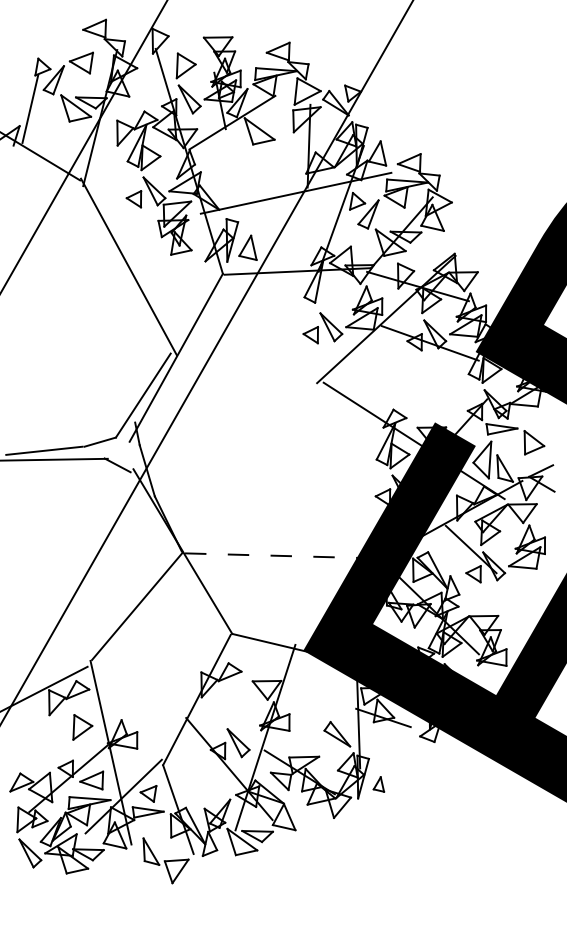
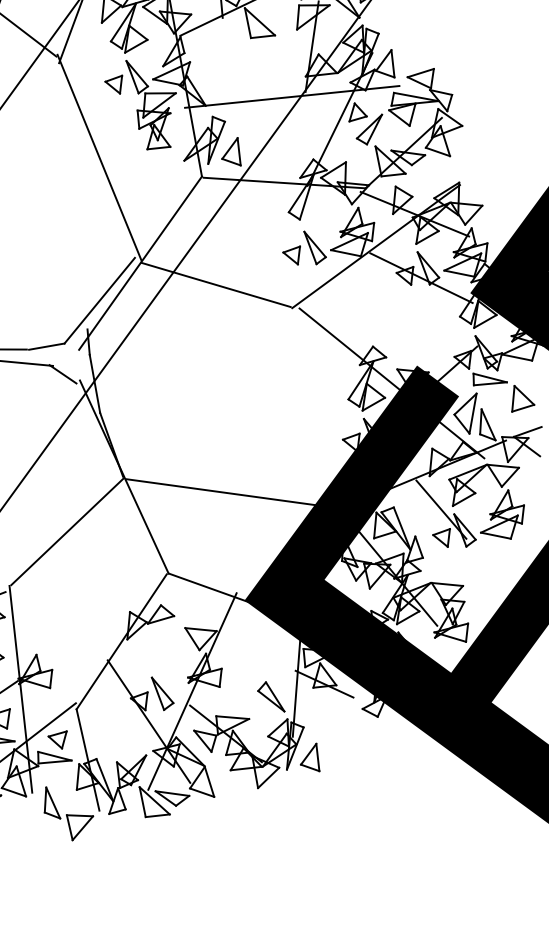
line: (246, 369) -> (216, 284), added
line: (285, 556) -> (236, 494), dashed -> solid
part: (378, 784) -> (311, 756), size x1.67

